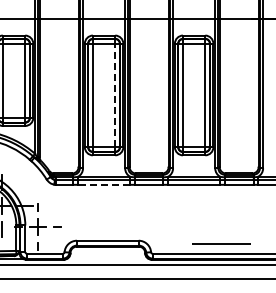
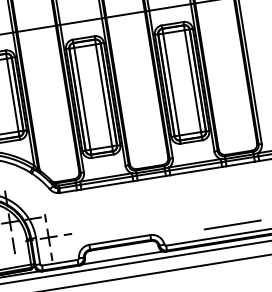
line: (115, 95) -> (104, 95), dashed -> solid
line: (103, 184) -> (106, 185), dashed -> solid
line: (107, 258) -> (122, 257), added

